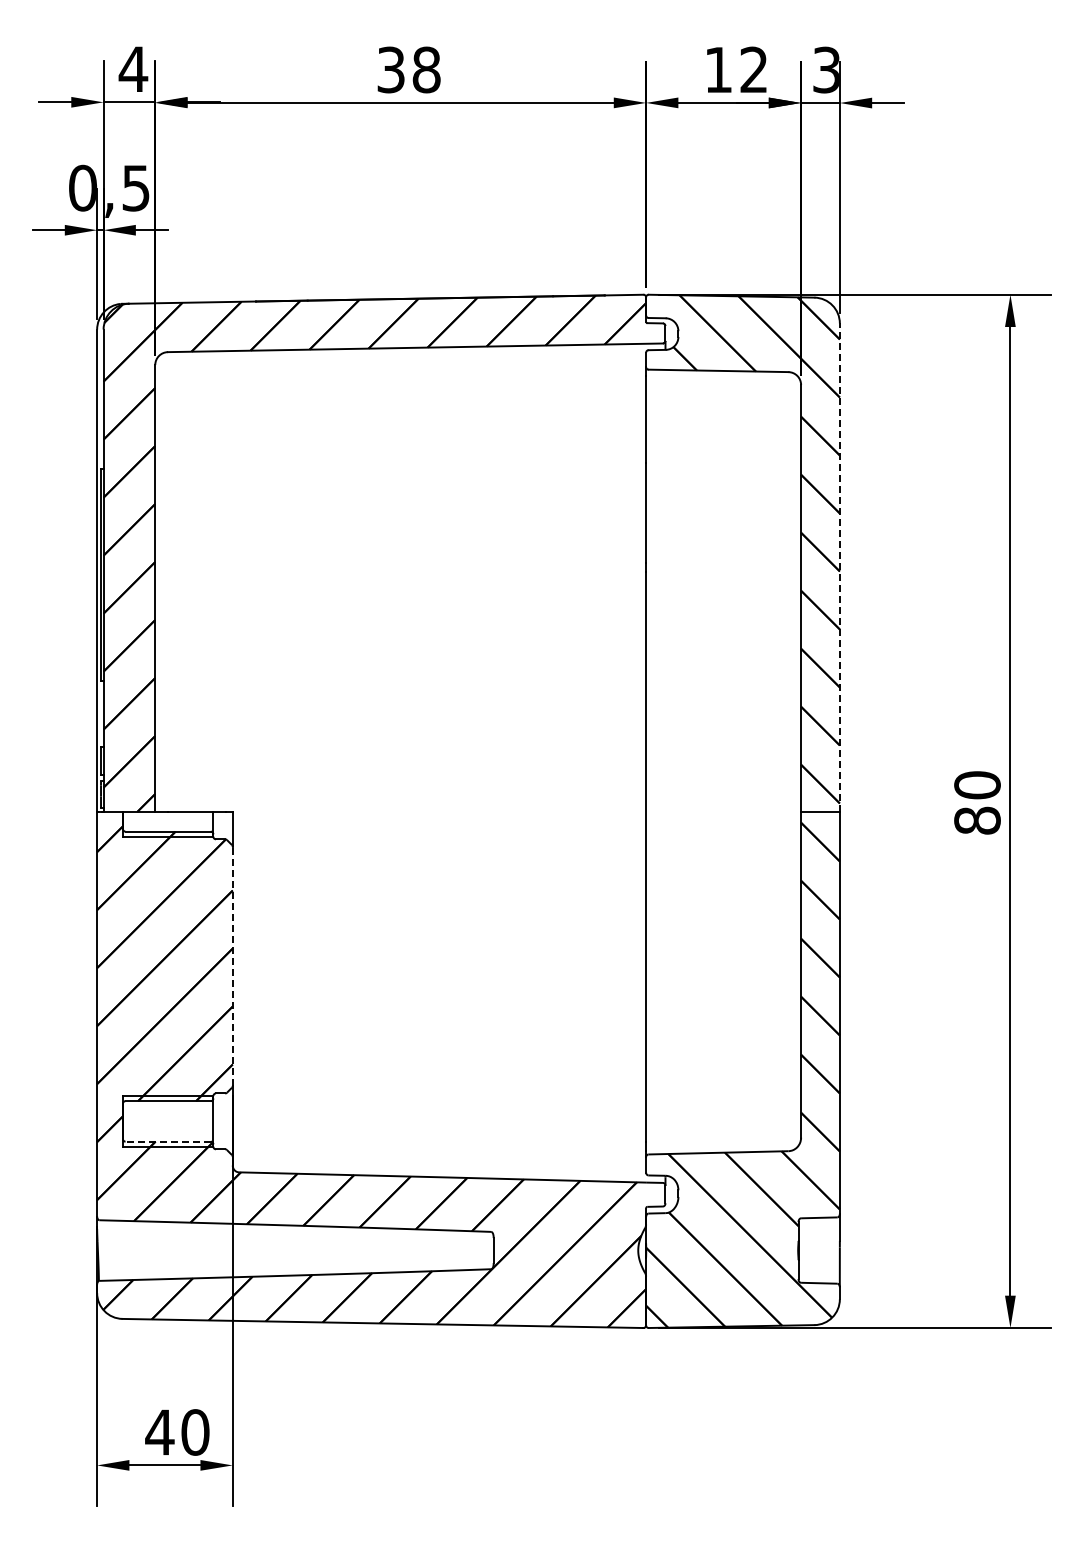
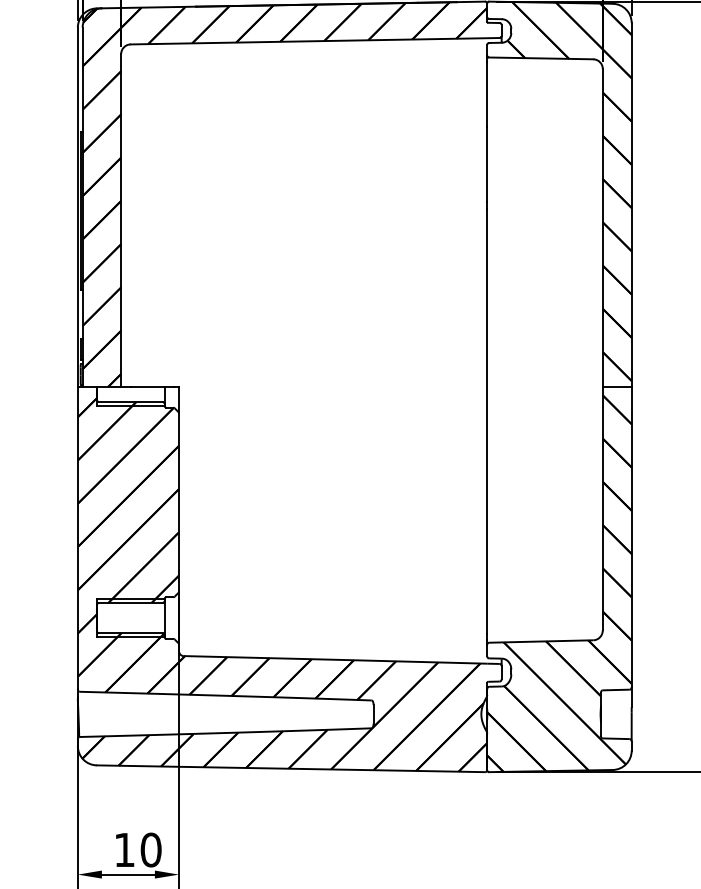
line: (839, 567) -> (631, 205), dashed -> solid
line: (232, 965) -> (178, 501), dashed -> solid
line: (168, 1141) -> (131, 633), dashed -> solid
text: (159, 1431) -> (124, 849), 40 -> 10

